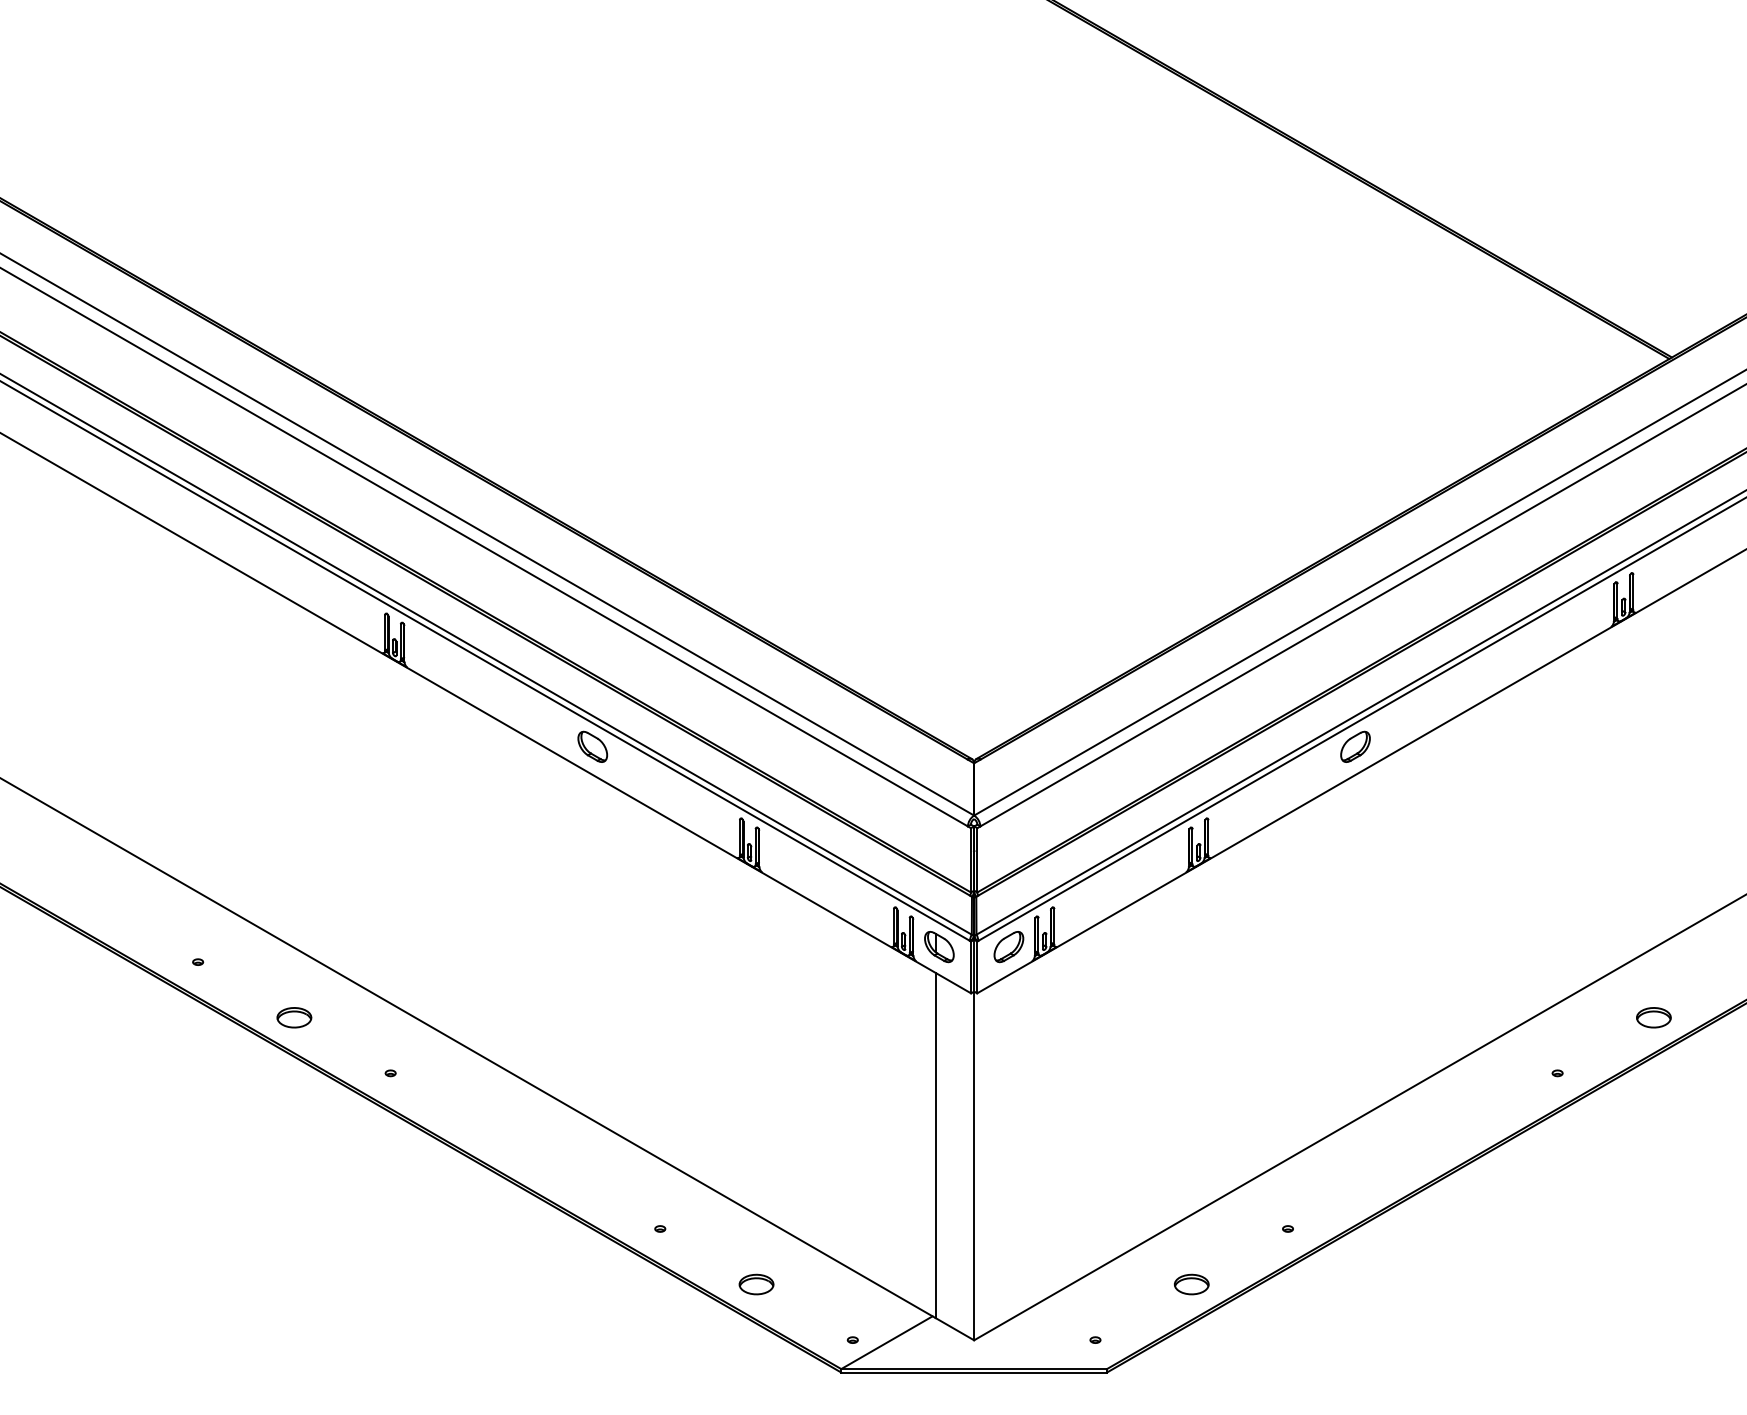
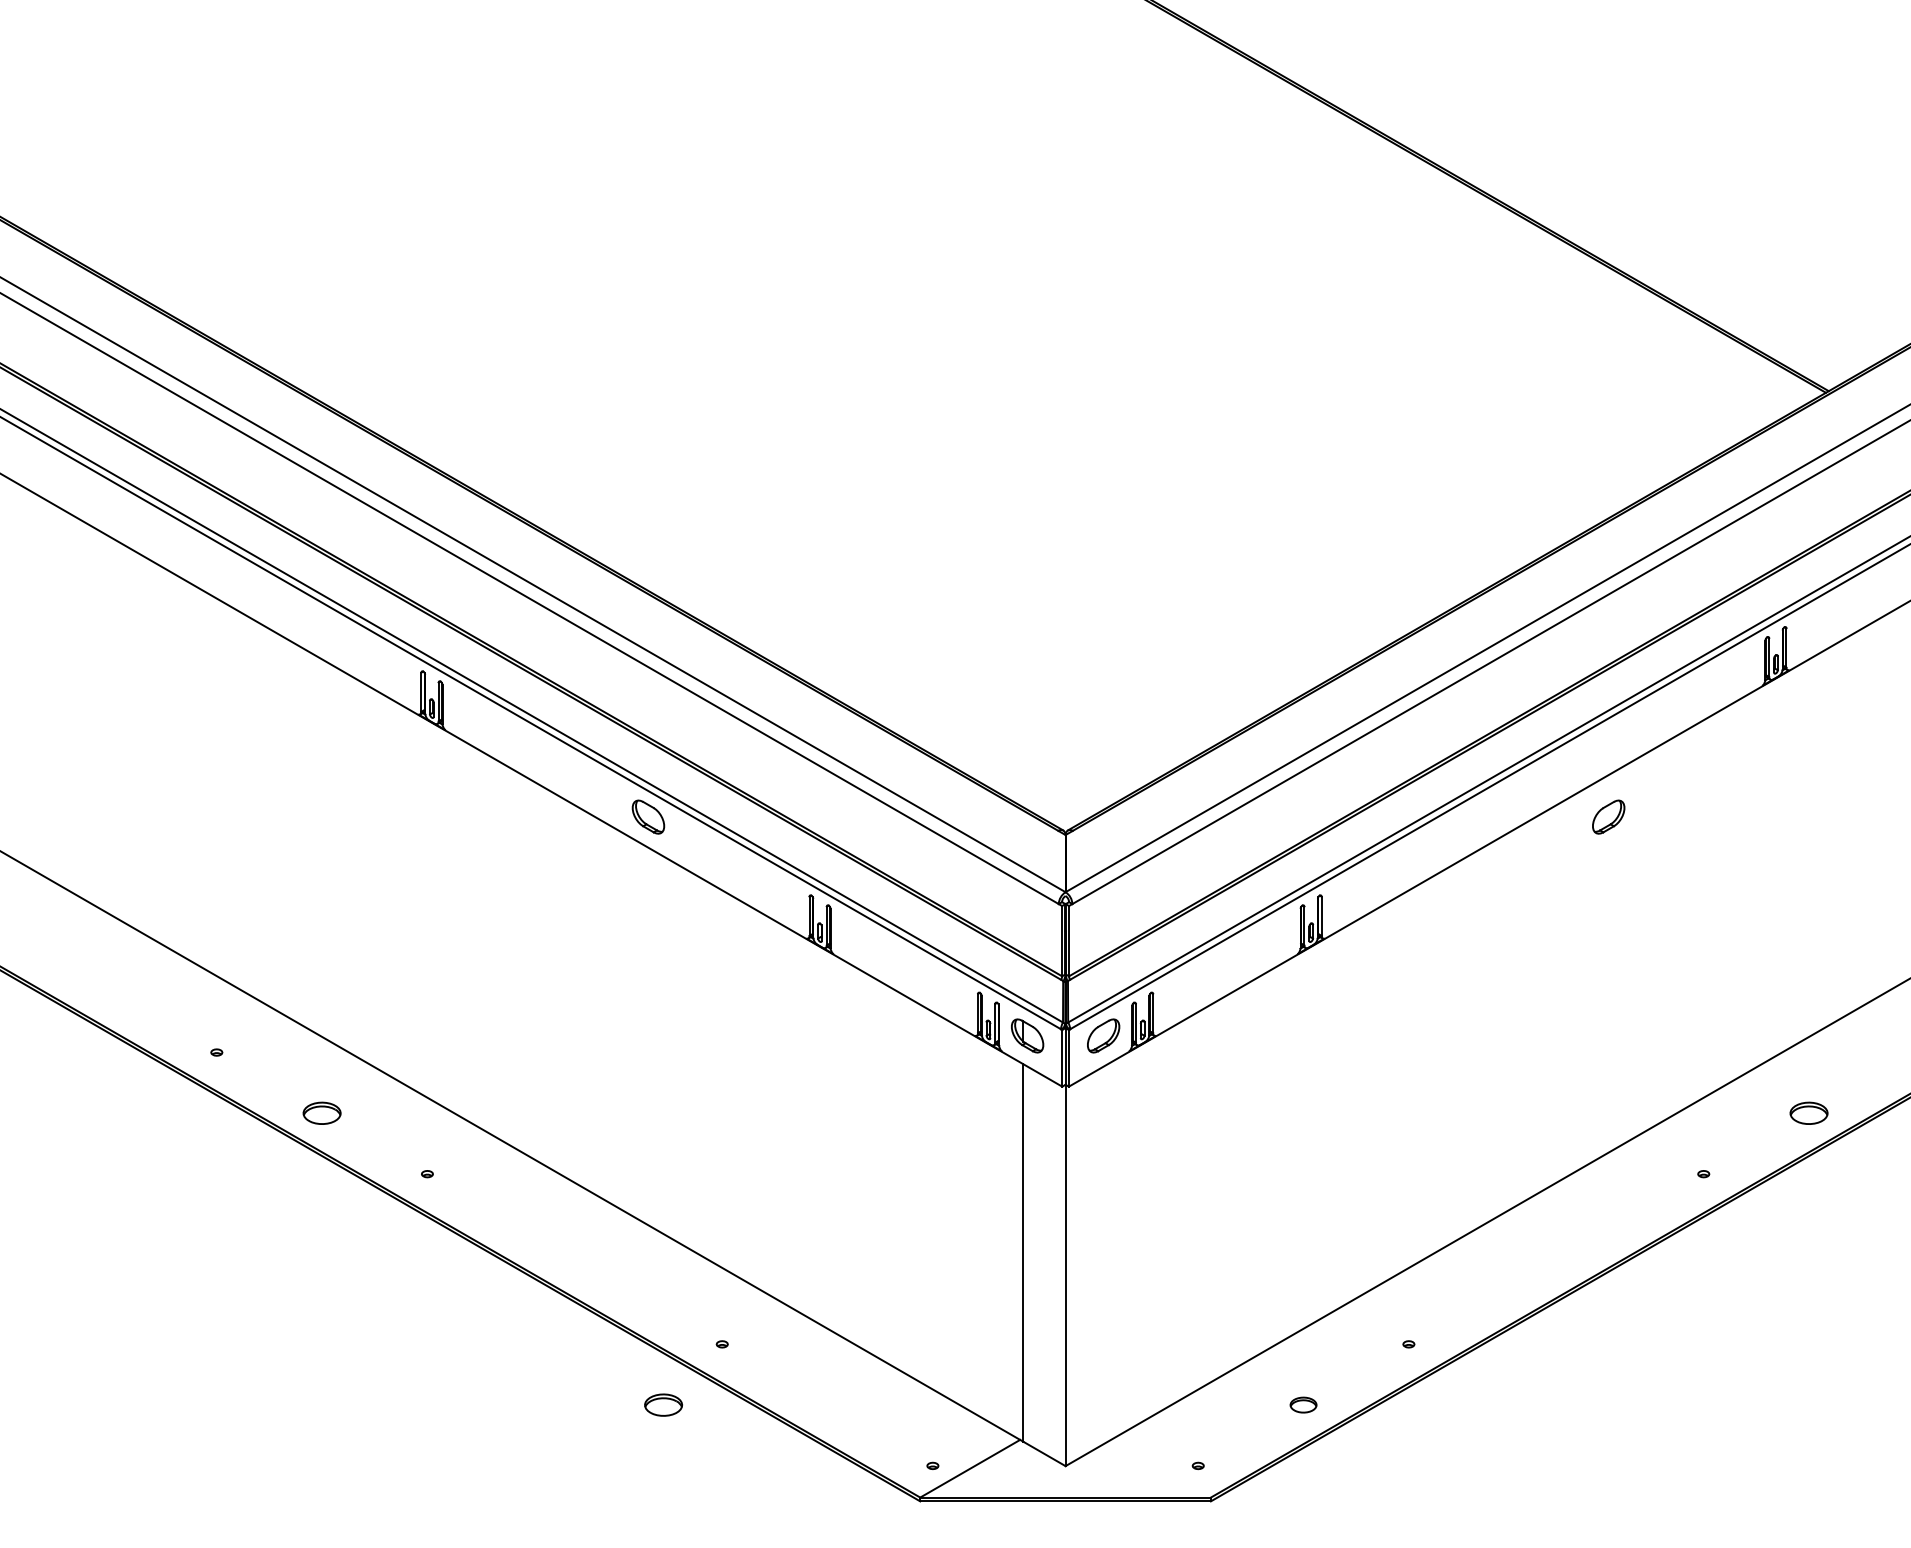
part: (1355, 746) -> (1608, 816), moved
part: (756, 1283) -> (663, 1404), moved
part: (1191, 1283) -> (1303, 1404), size x0.7

